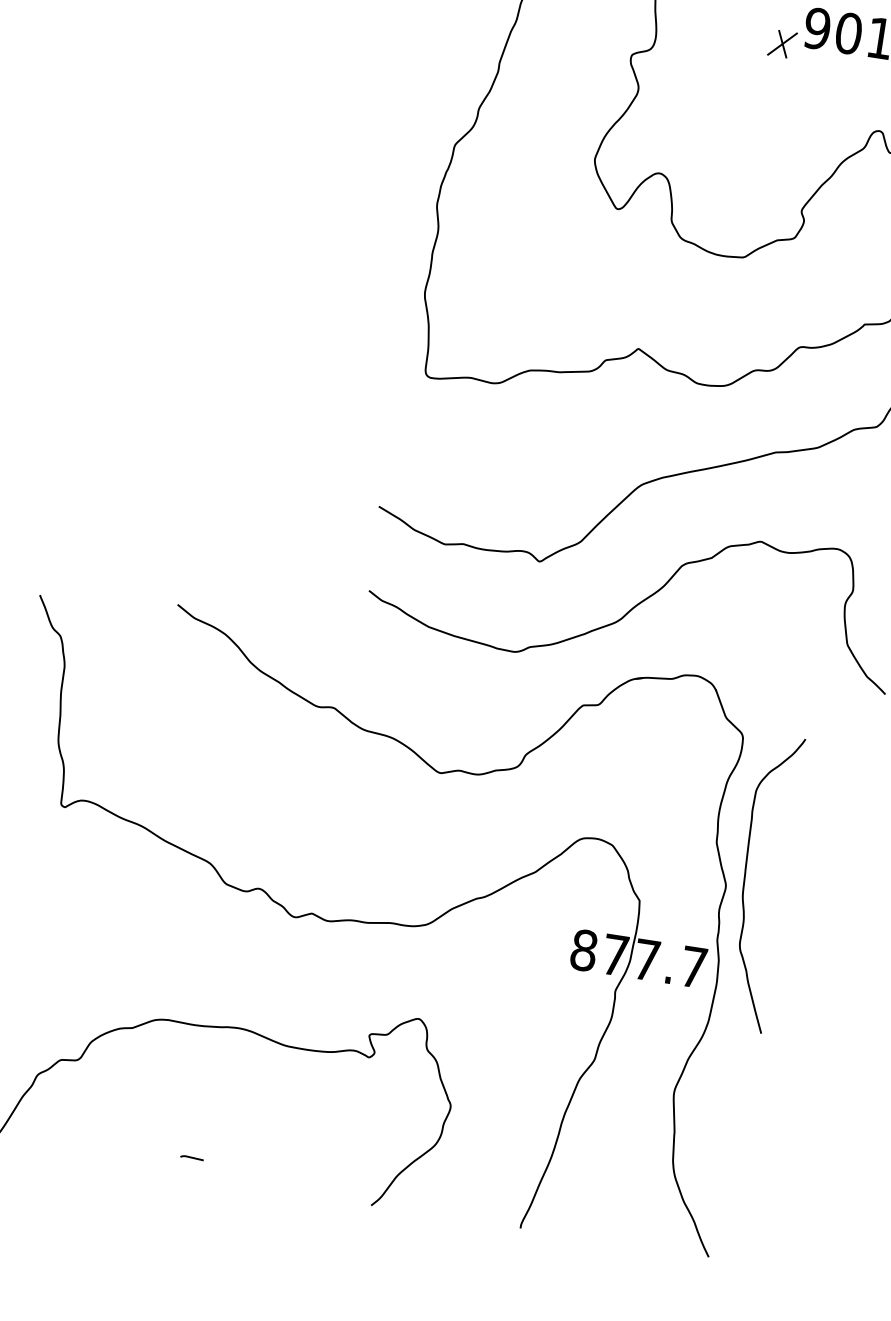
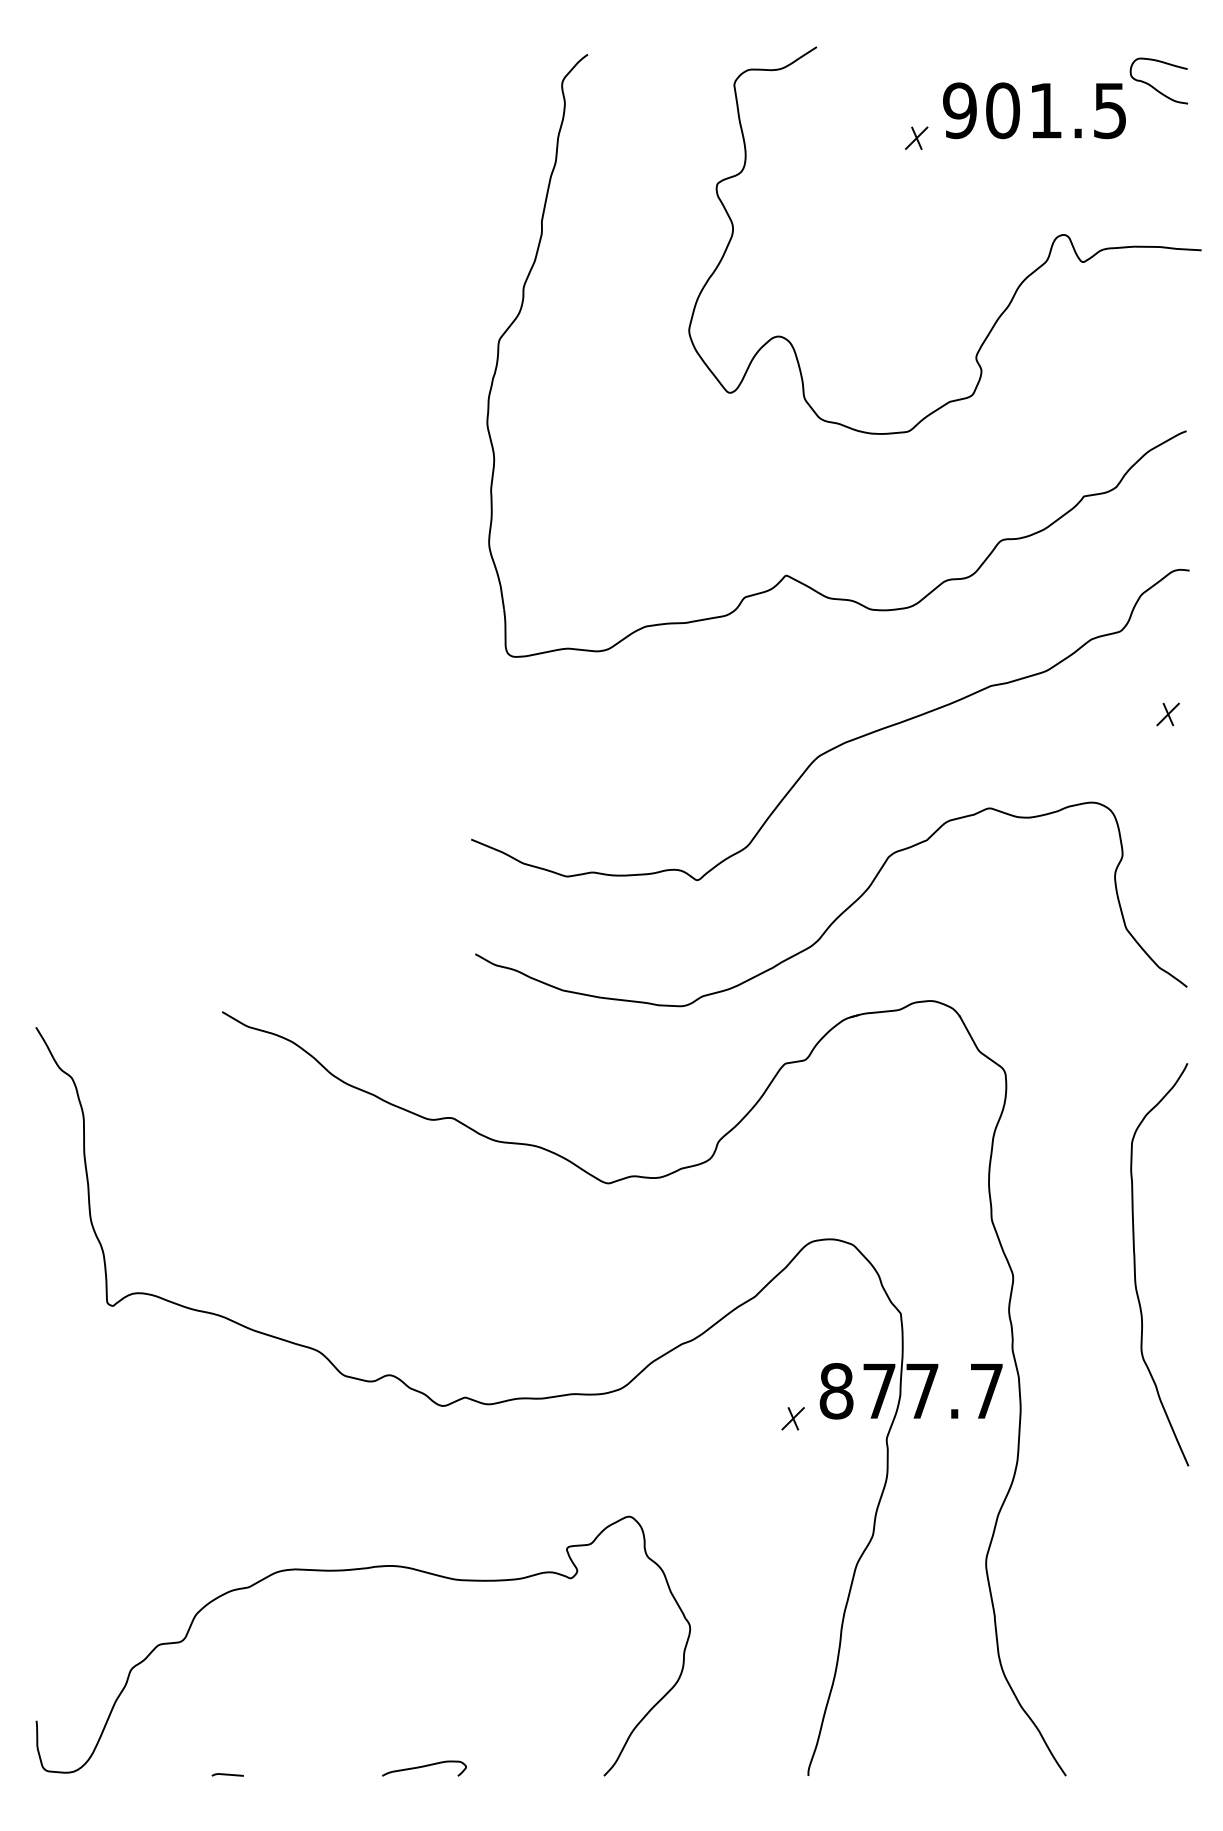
part: (782, 43) -> (916, 137), size x0.62
curve: (745, 880) -> (1135, 1264), moved
part: (548, 965) -> (792, 1418), added
curve: (191, 1157) -> (227, 1774), moved
curve: (240, 1179) -> (424, 1767), added

